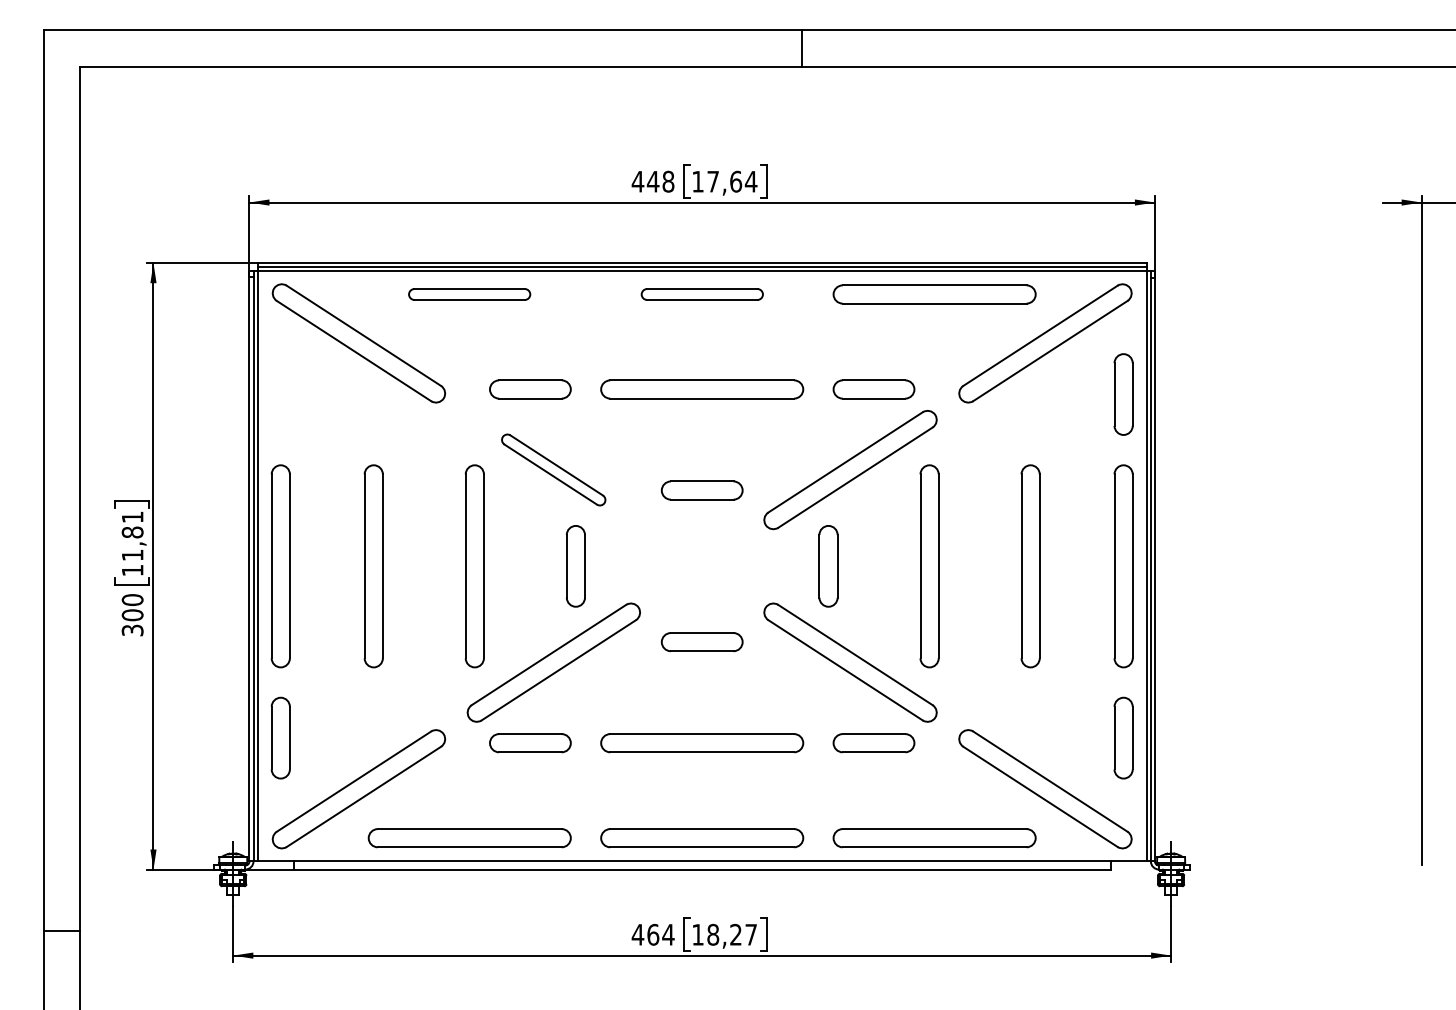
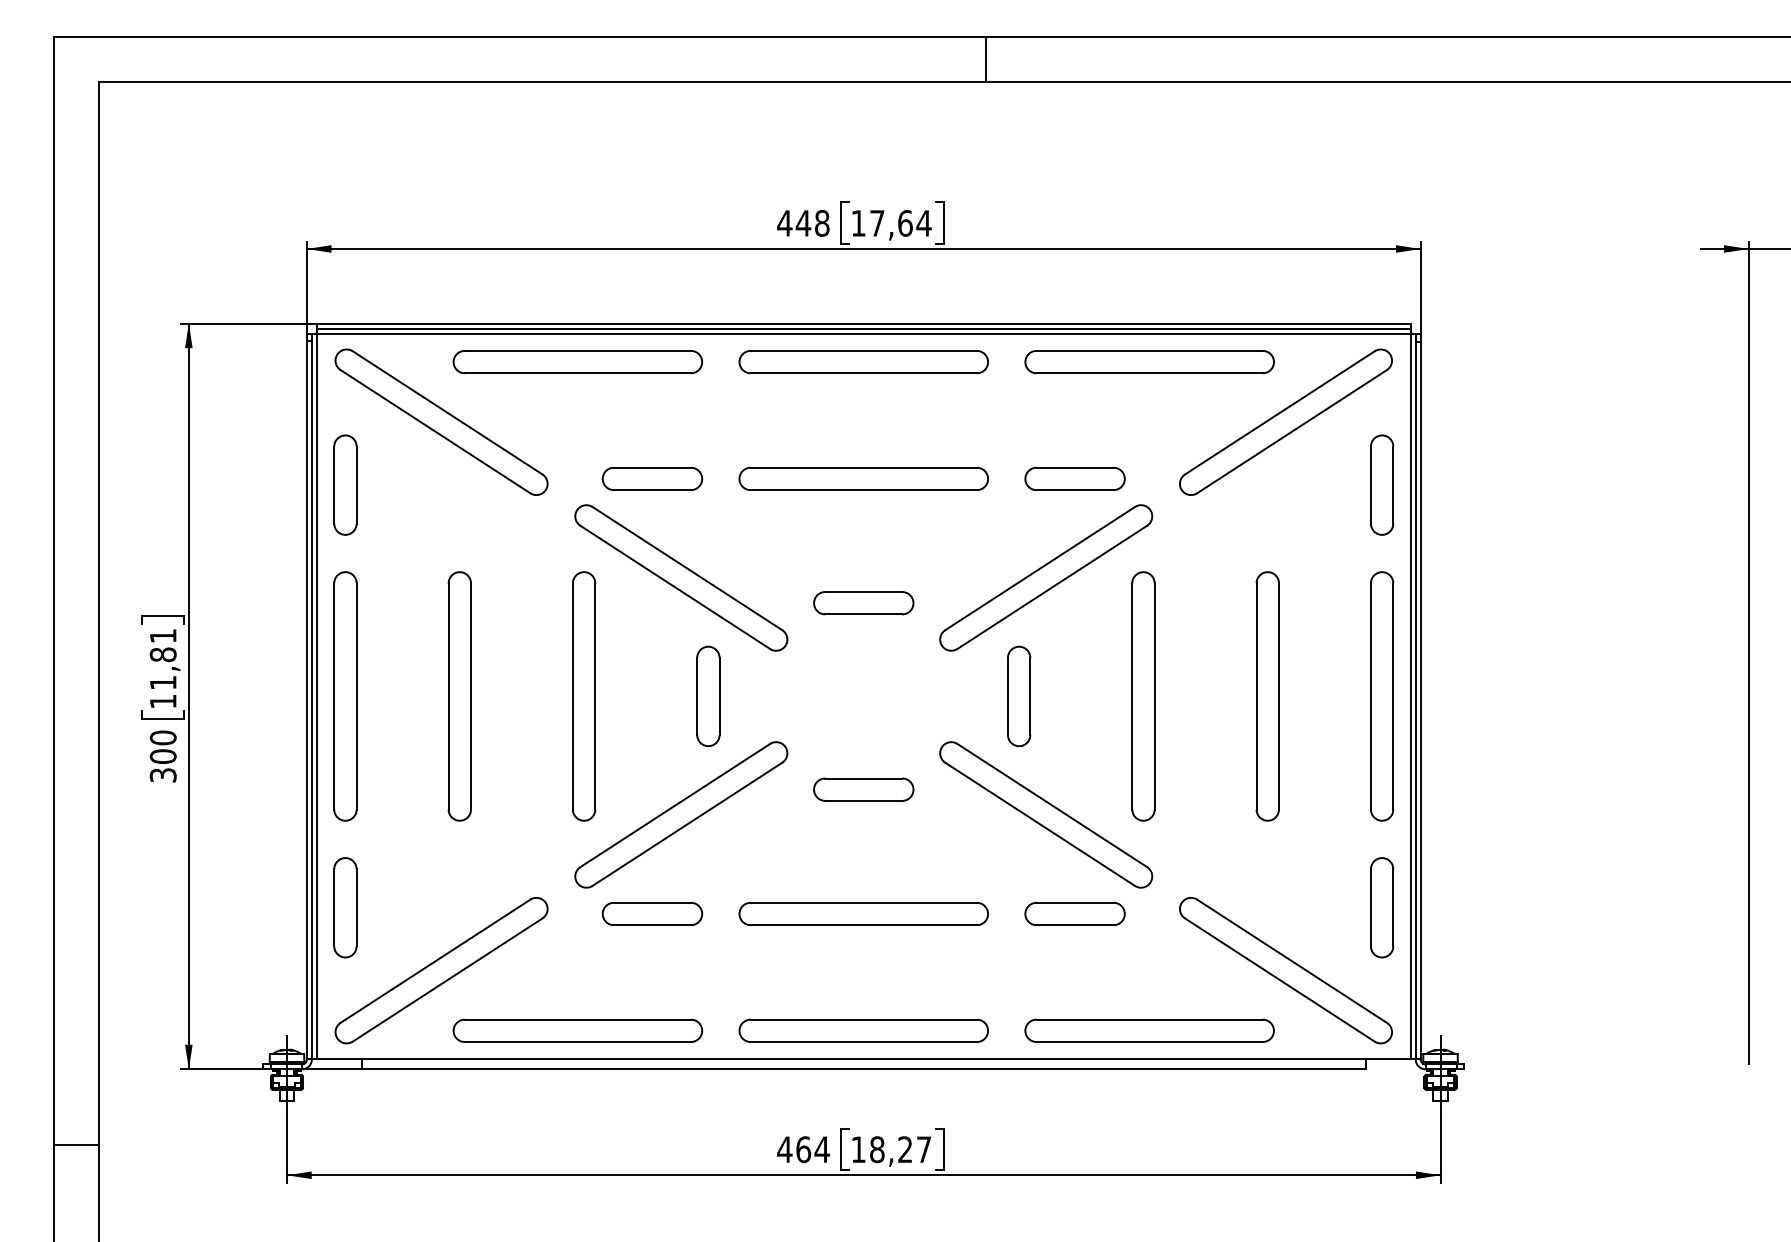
part: (469, 294) -> (577, 362), size x1.67
part: (702, 294) -> (864, 362), size x1.67
part: (280, 394) -> (345, 485), added
part: (553, 469) -> (680, 577), size x1.67

